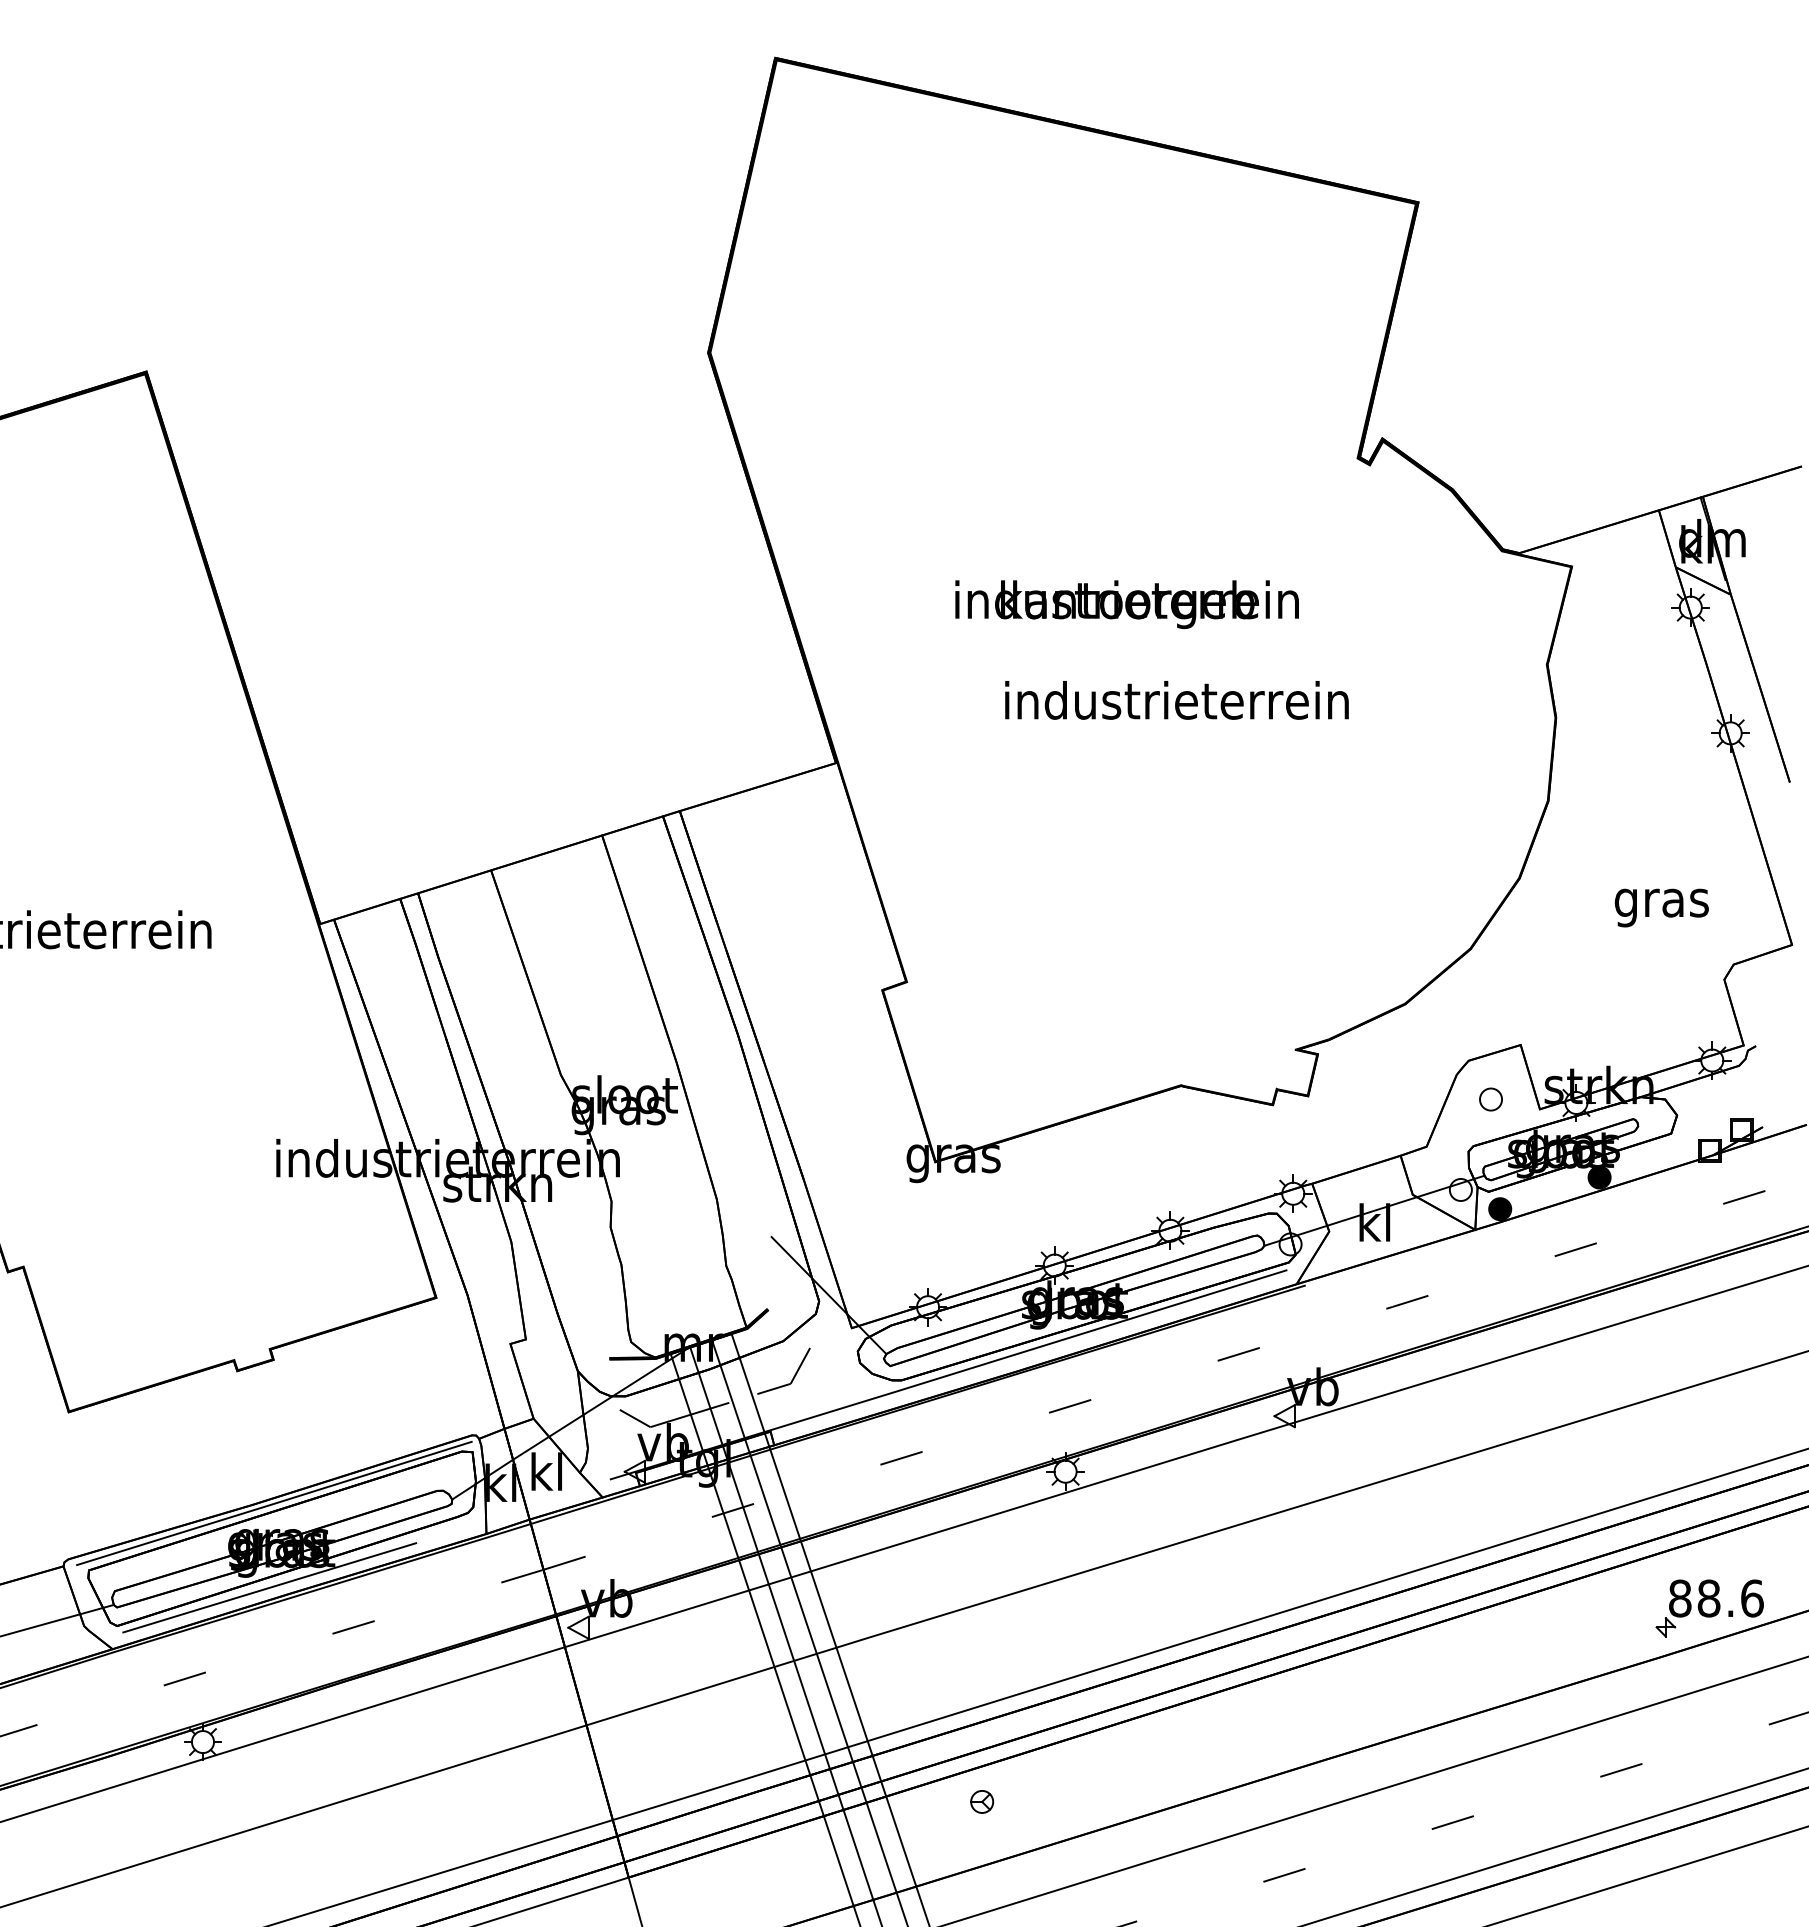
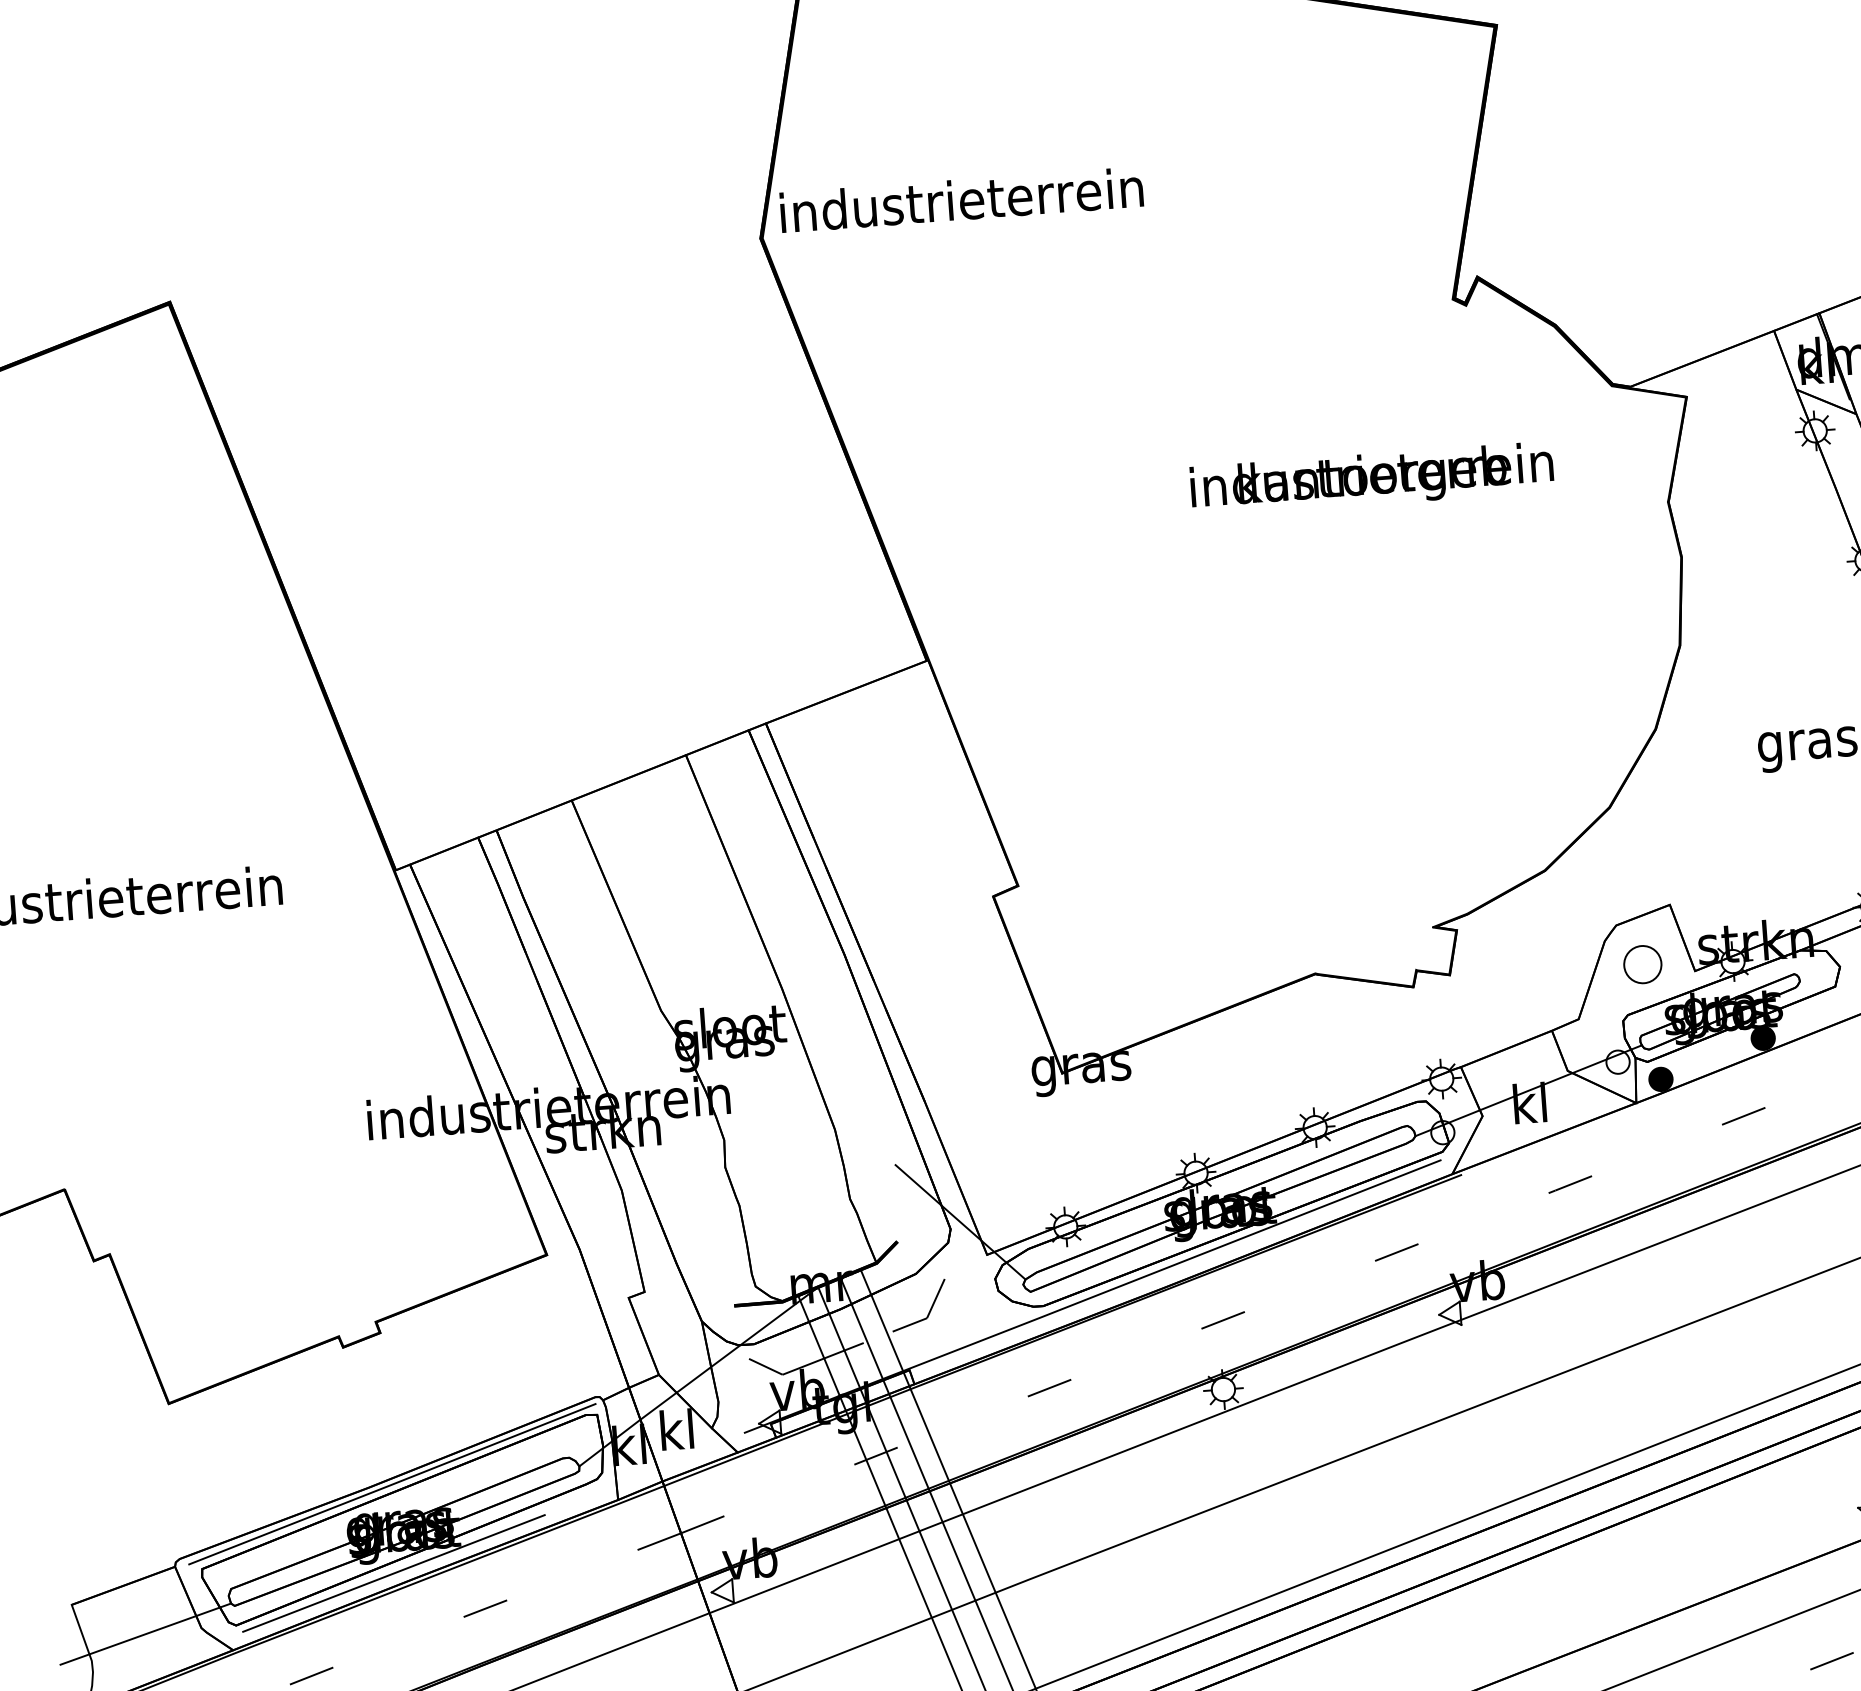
text: (1126, 604) -> (1371, 479), moved
text: (1176, 700) -> (961, 200), moved
part: (1490, 1099) -> (1642, 964), size x1.6

